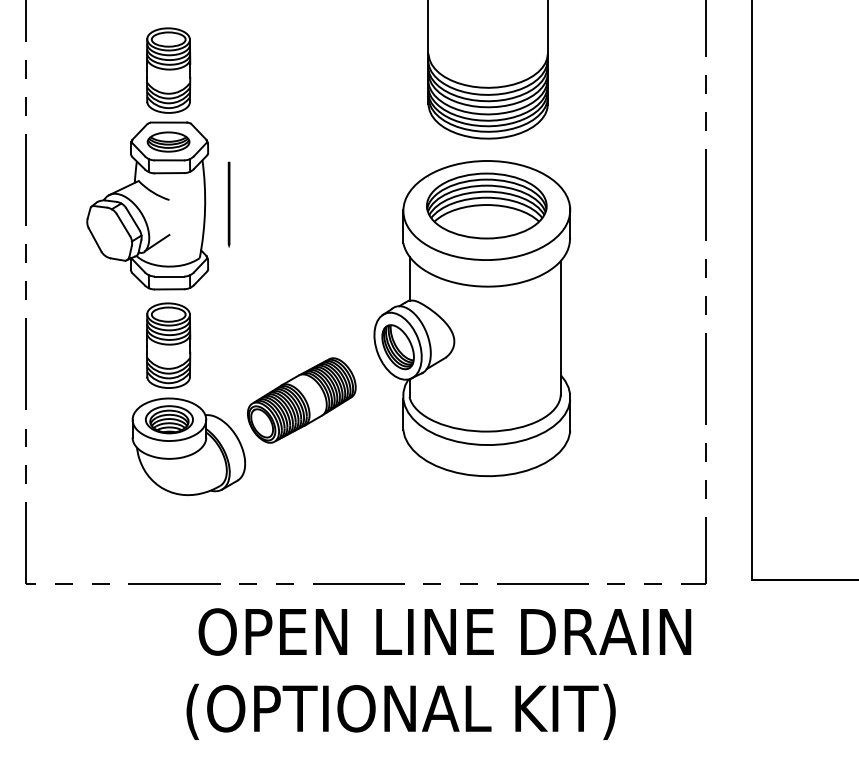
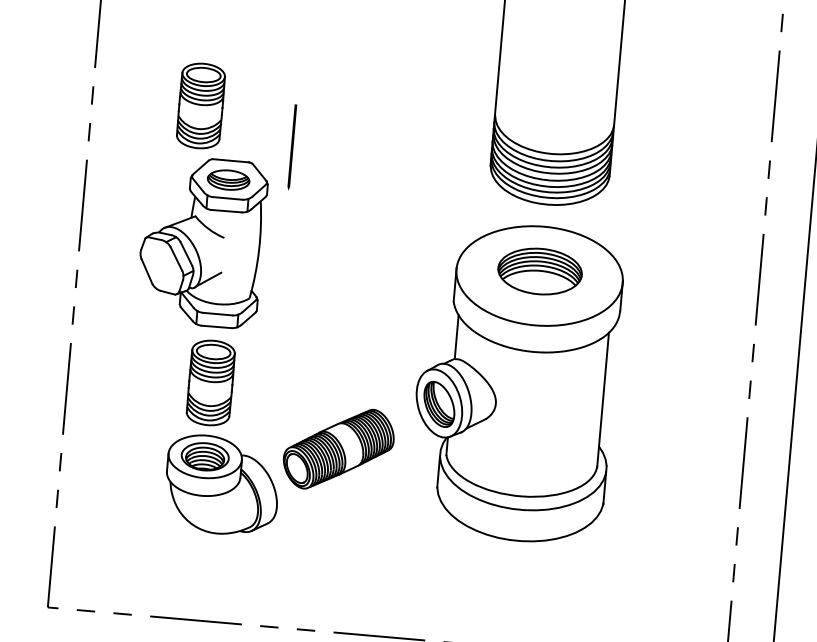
part: (168, 70) -> (200, 105), moved
line: (228, 204) -> (291, 146), moved
part: (486, 205) -> (539, 271), size x0.7

